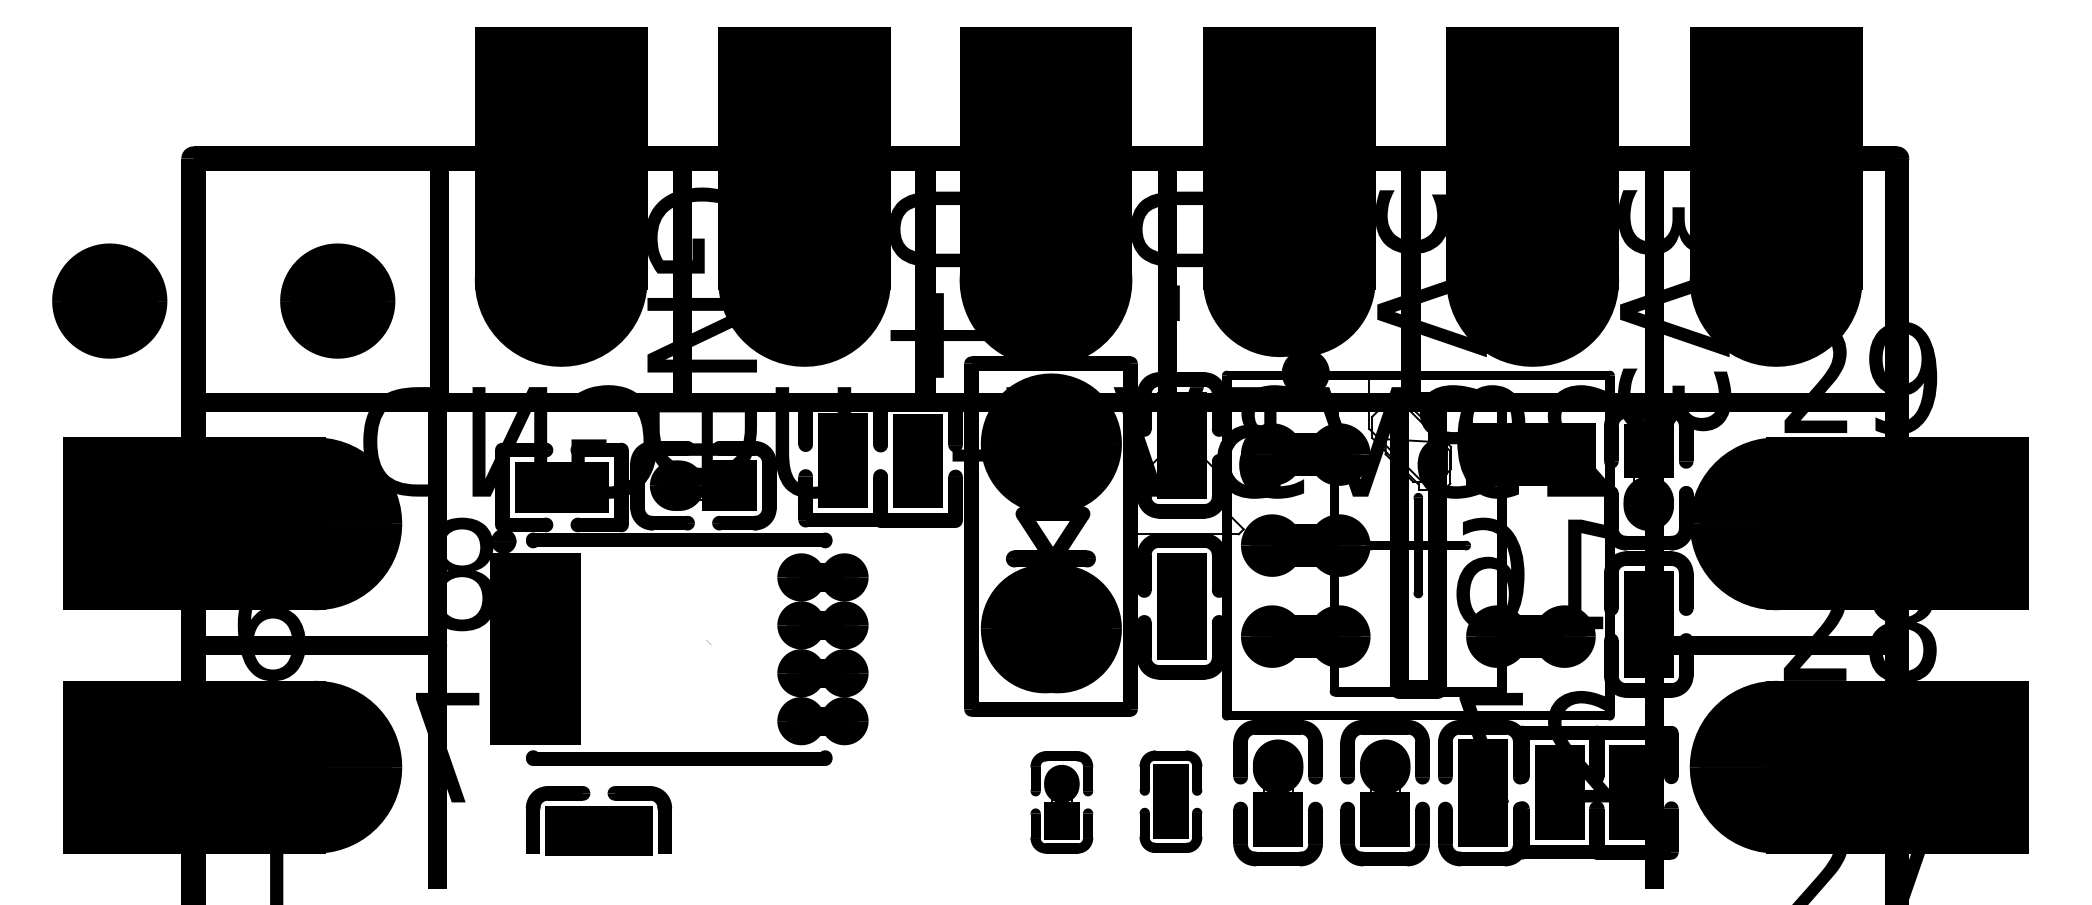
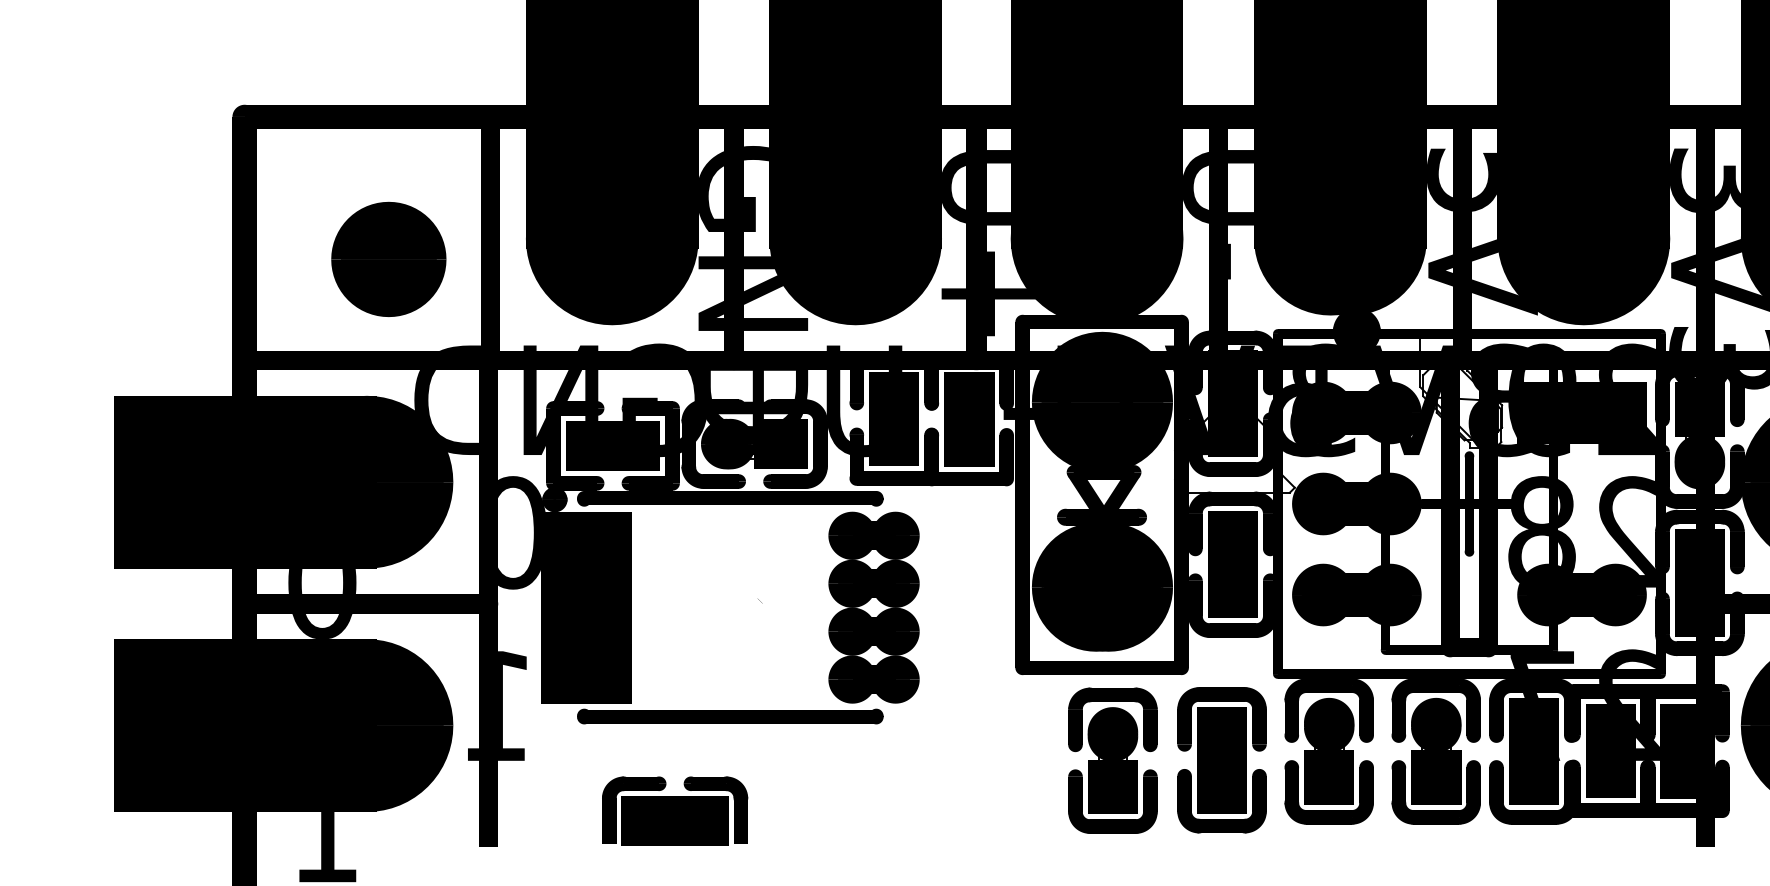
part: (109, 300) -> (160, 258), removed
text: (1530, 573) -> (1581, 531), 16 -> 28
text: (470, 574) -> (521, 532), 8 -> 0
text: (271, 645) -> (322, 603), 6 -> 0
text: (447, 747) -> (498, 705), 7 -> 1
part: (1170, 801) -> (1221, 759), size x1.43
part: (1061, 802) -> (1112, 760), size x1.43
part: (598, 820) -> (674, 810), moved

